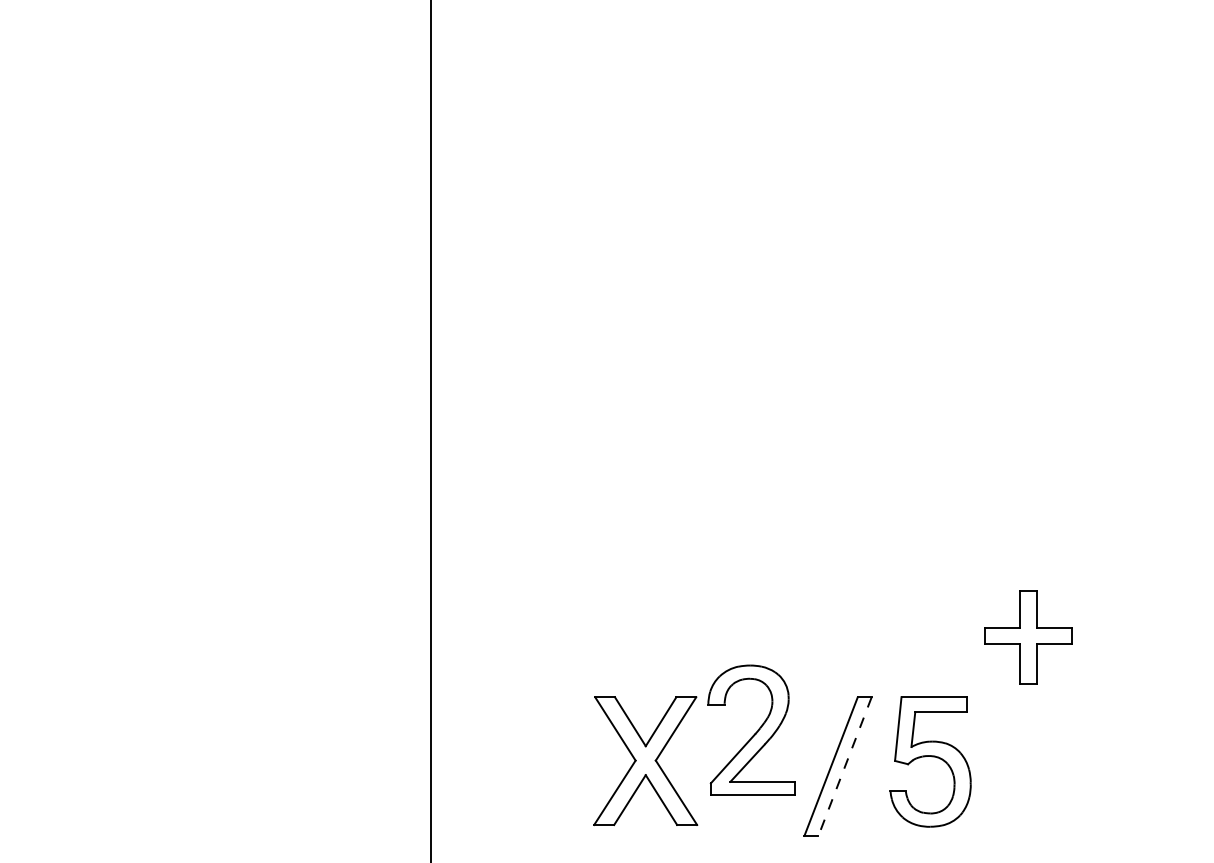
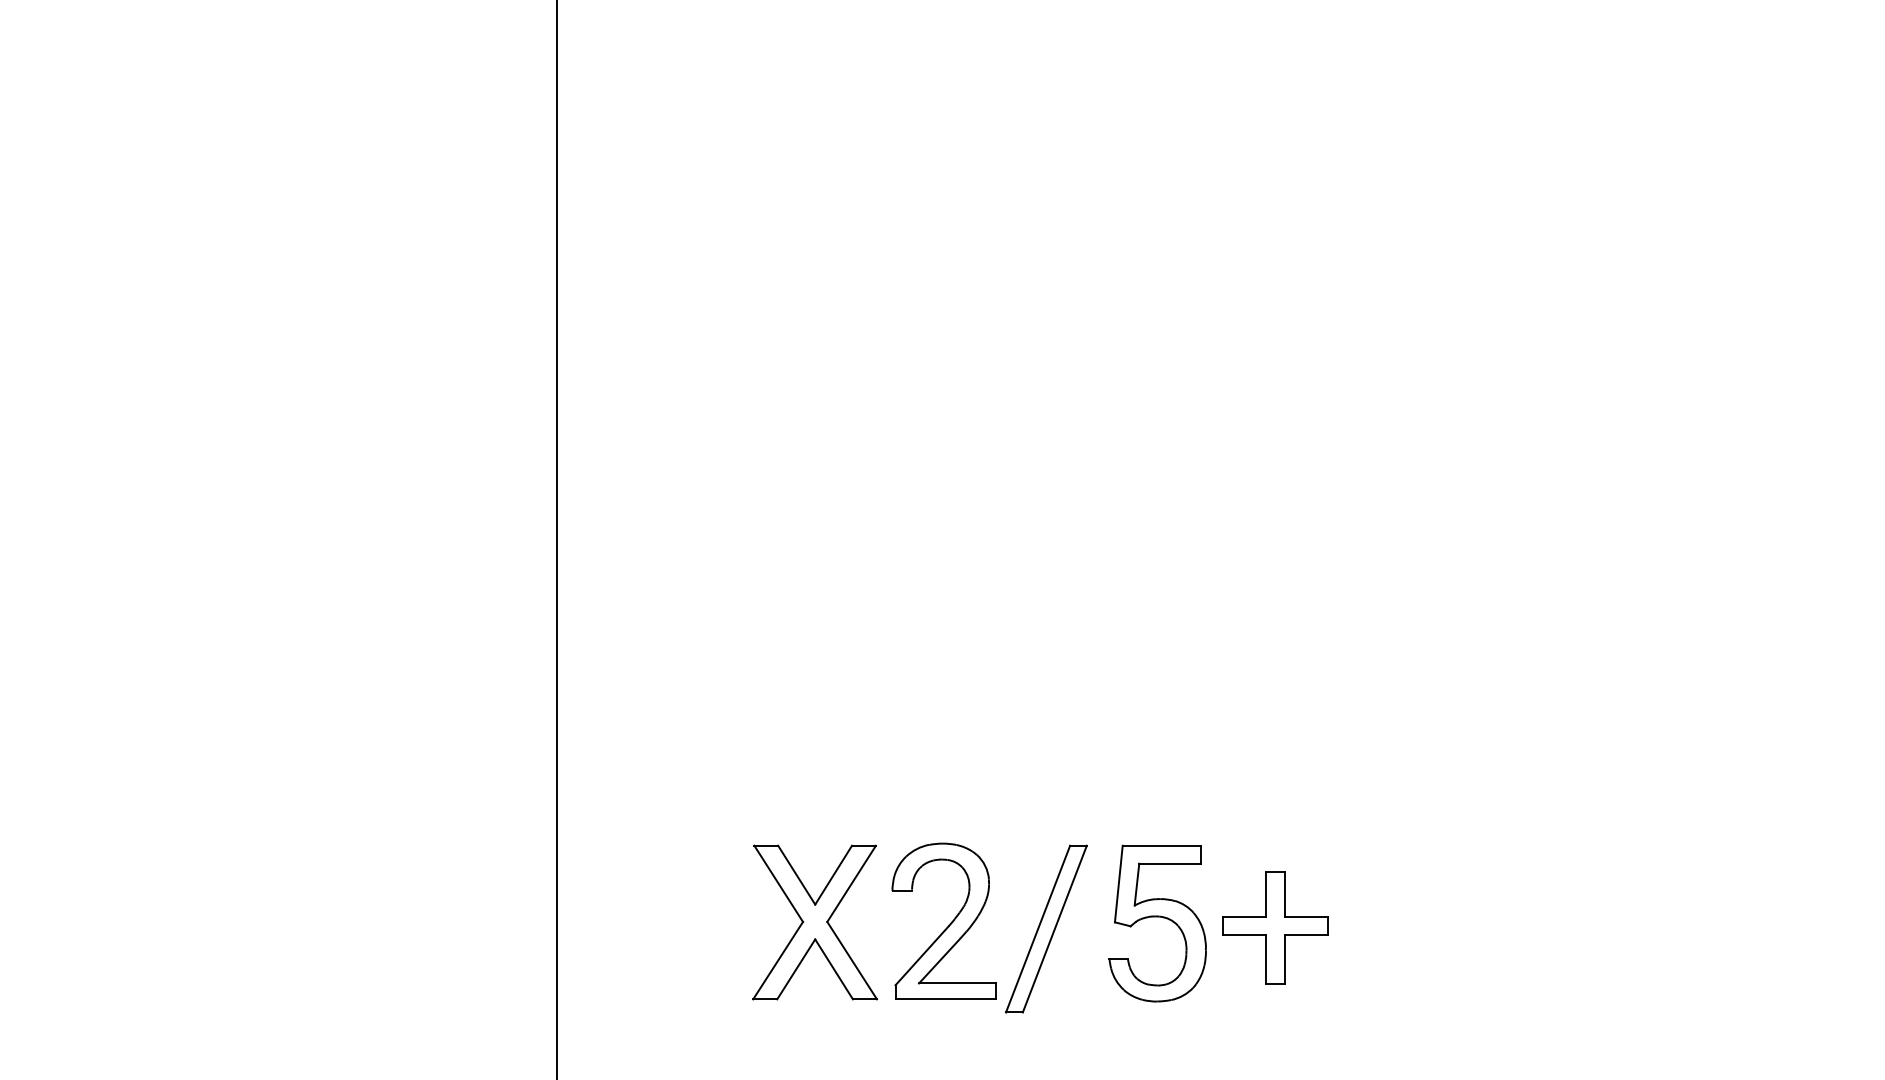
part: (1028, 637) -> (1275, 927), moved
part: (755, 731) -> (949, 923), moved
line: (844, 766) -> (1054, 929), dashed -> solid

